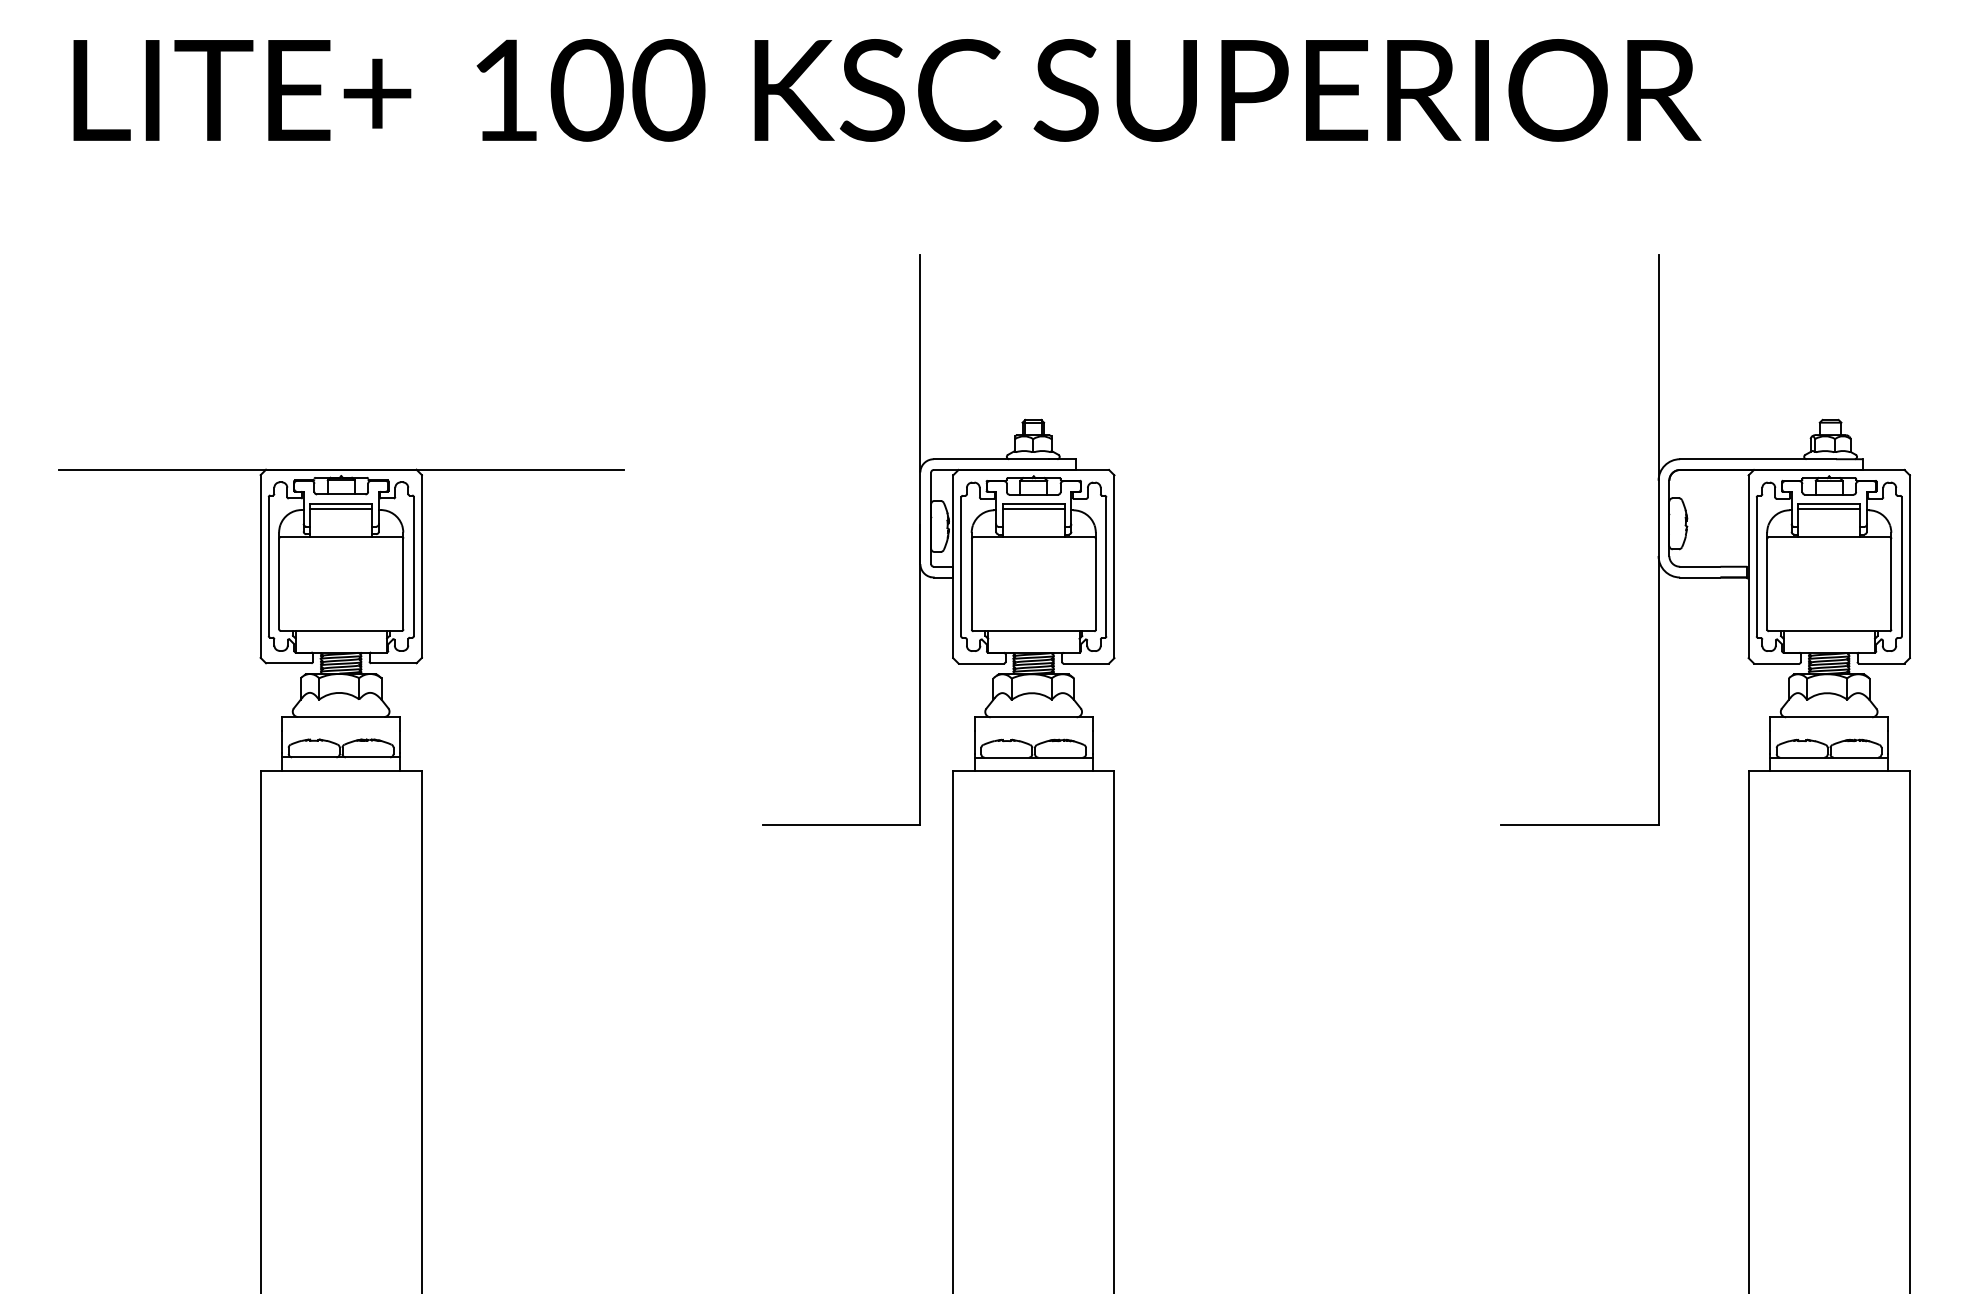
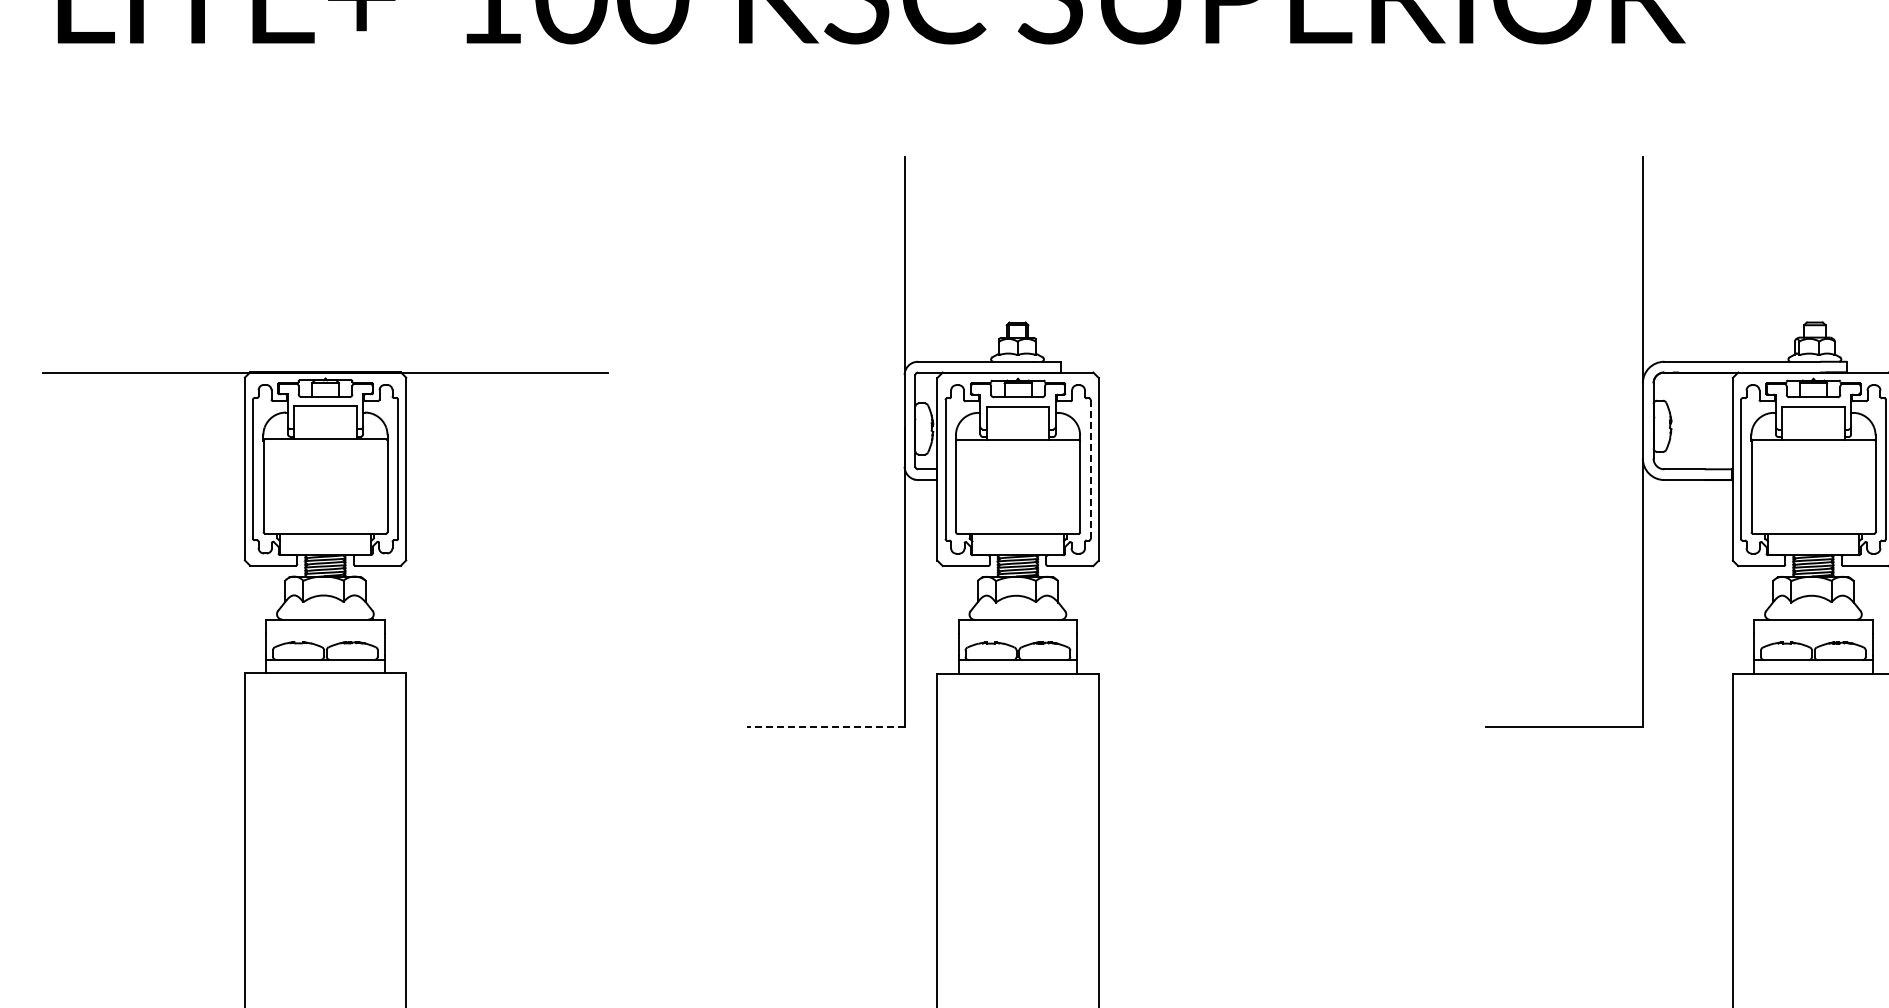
line: (341, 509) -> (325, 412), removed
line: (1033, 509) -> (1017, 412), removed
line: (1829, 509) -> (1813, 412), removed
line: (1106, 567) -> (1090, 470), solid -> dashed
line: (841, 824) -> (825, 727), solid -> dashed

